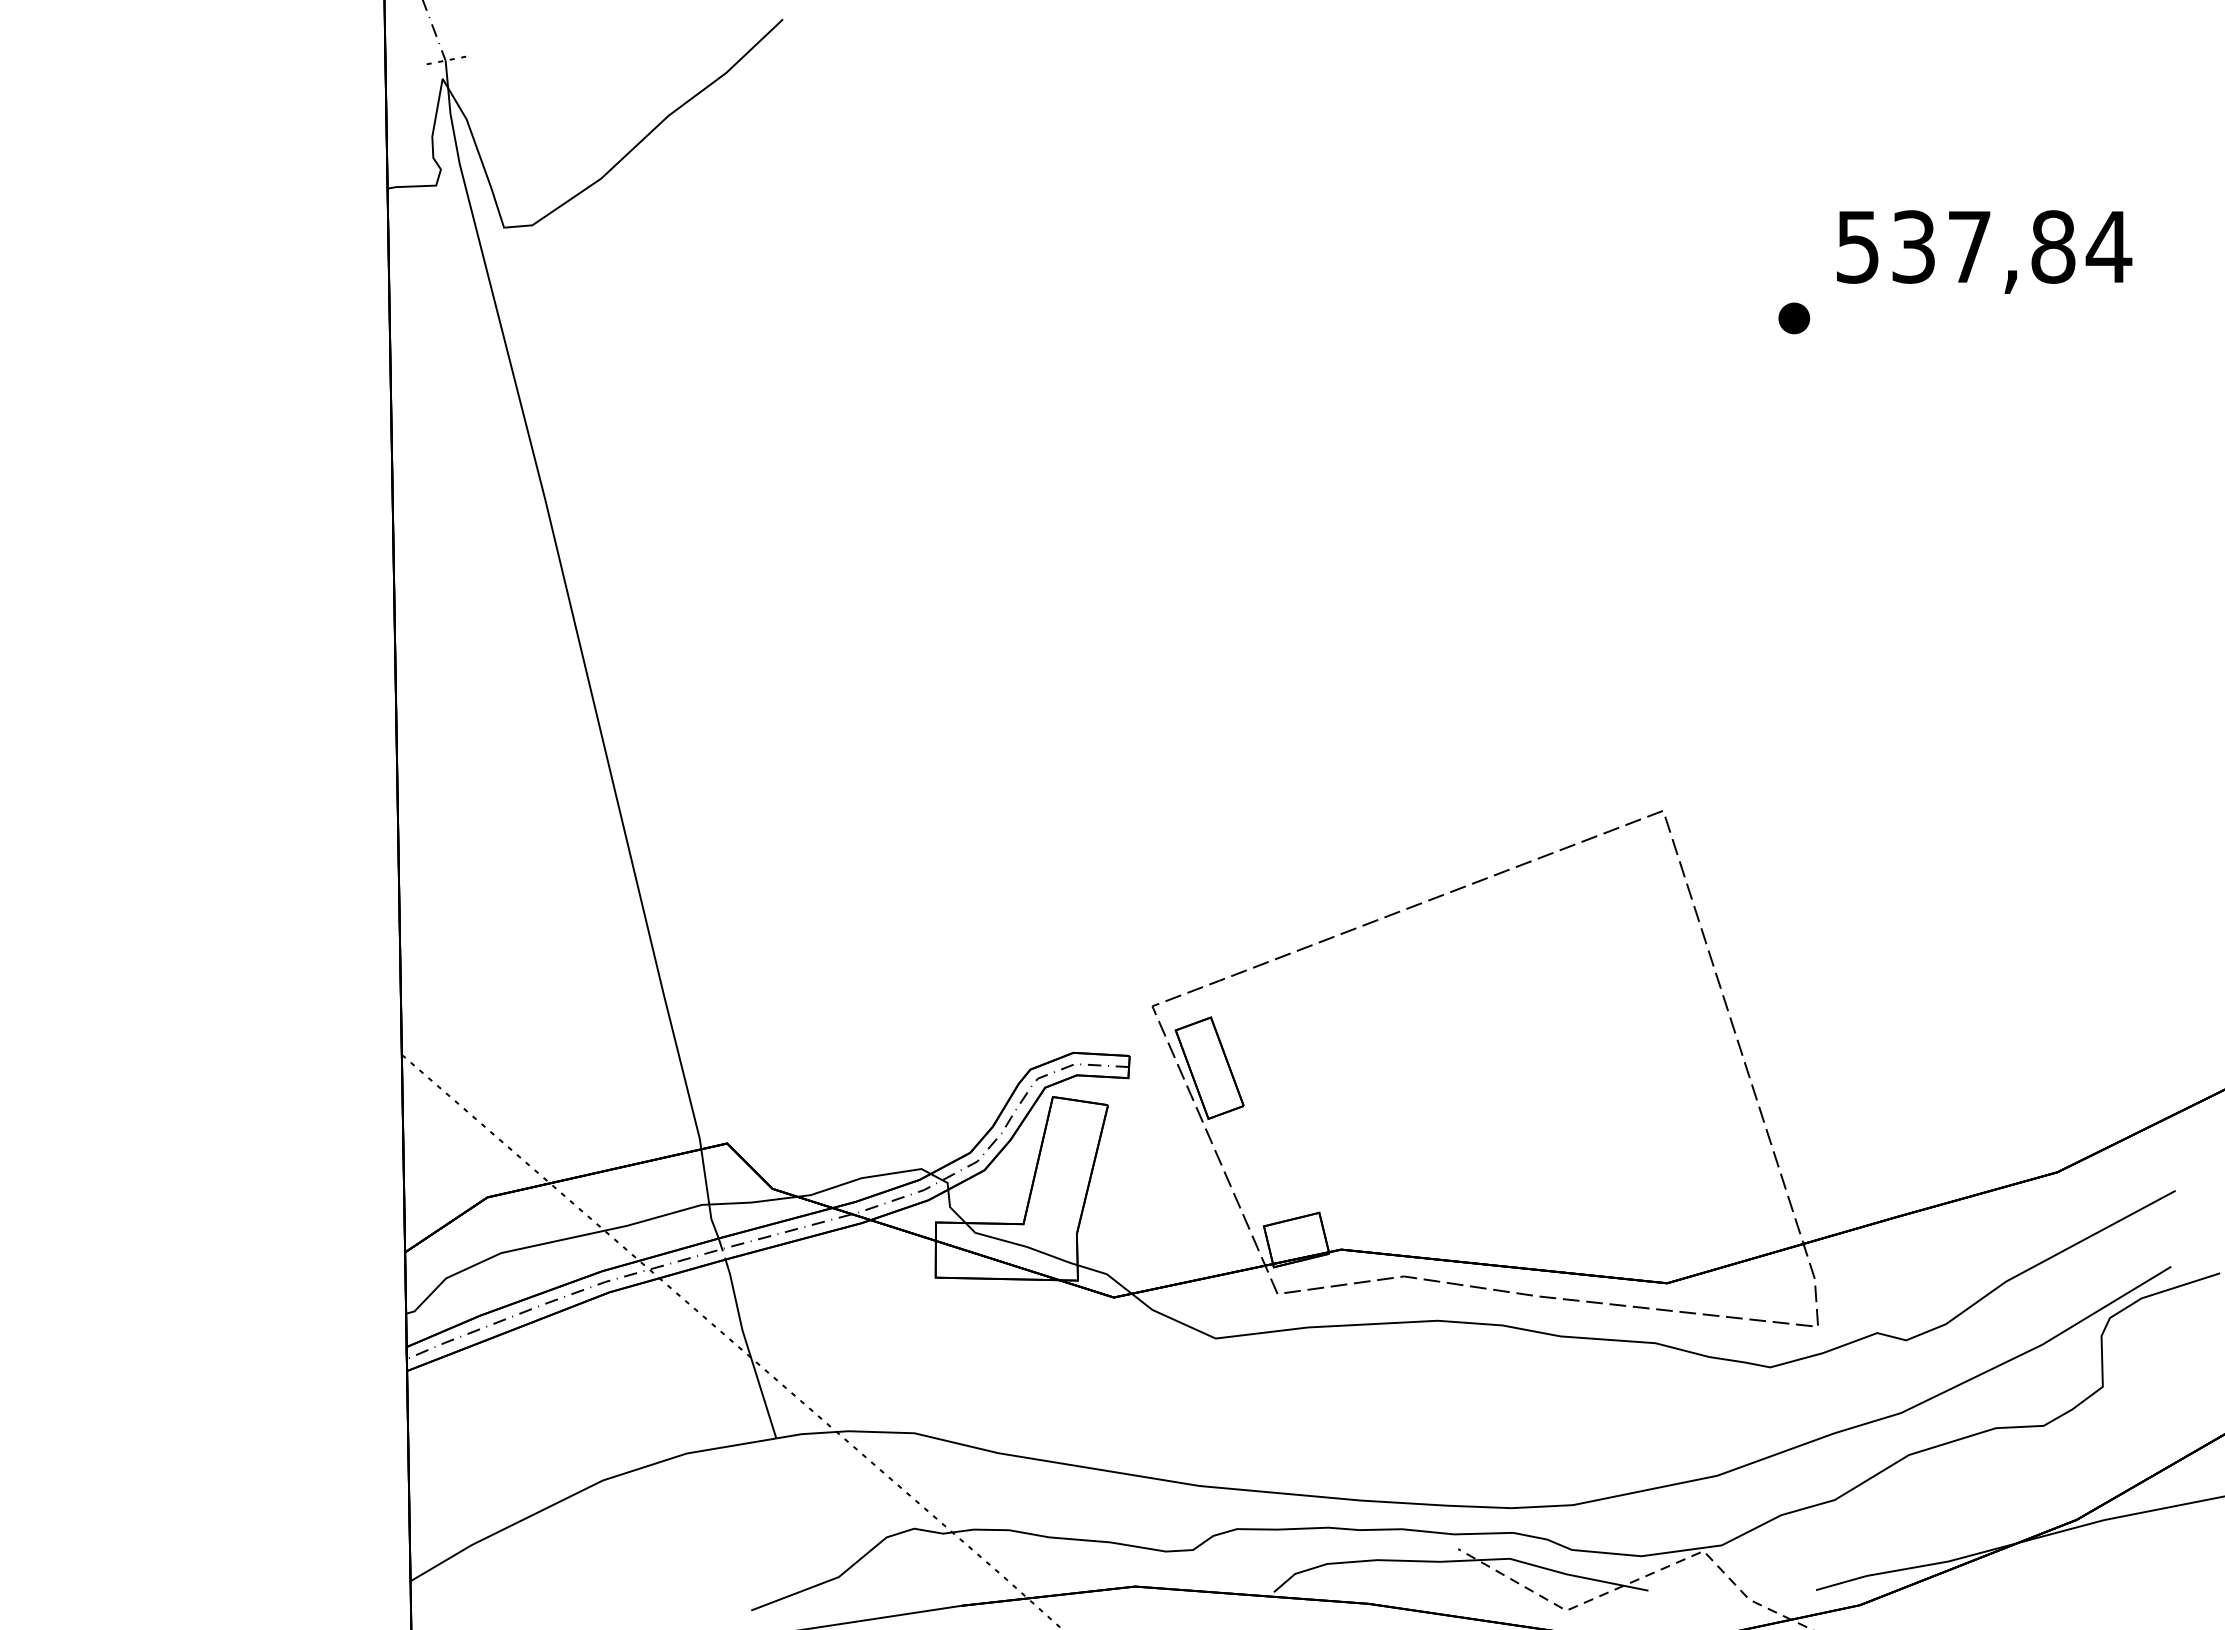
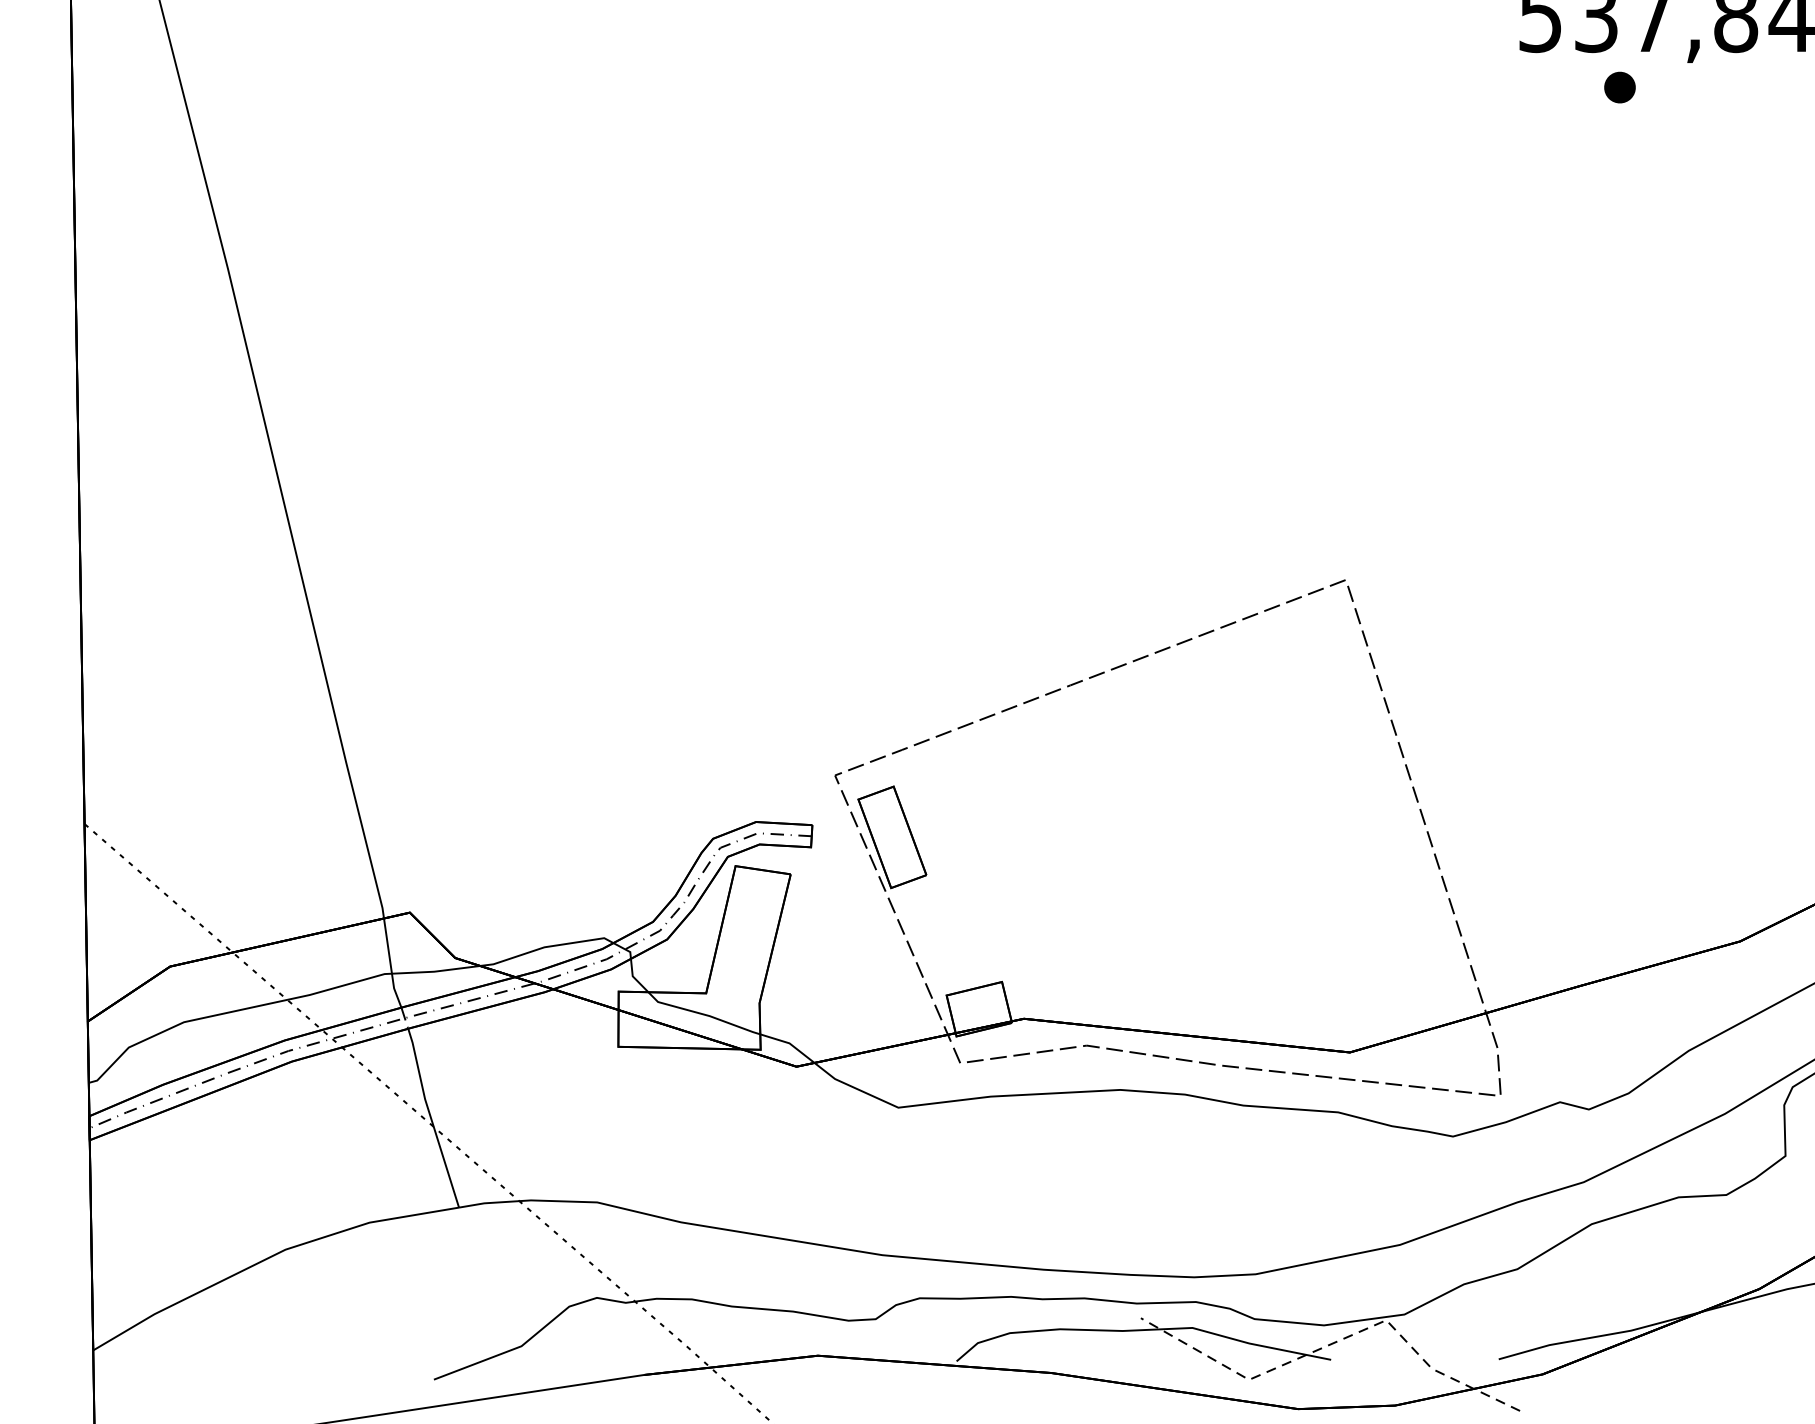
part: (1794, 318) -> (1620, 87), moved

